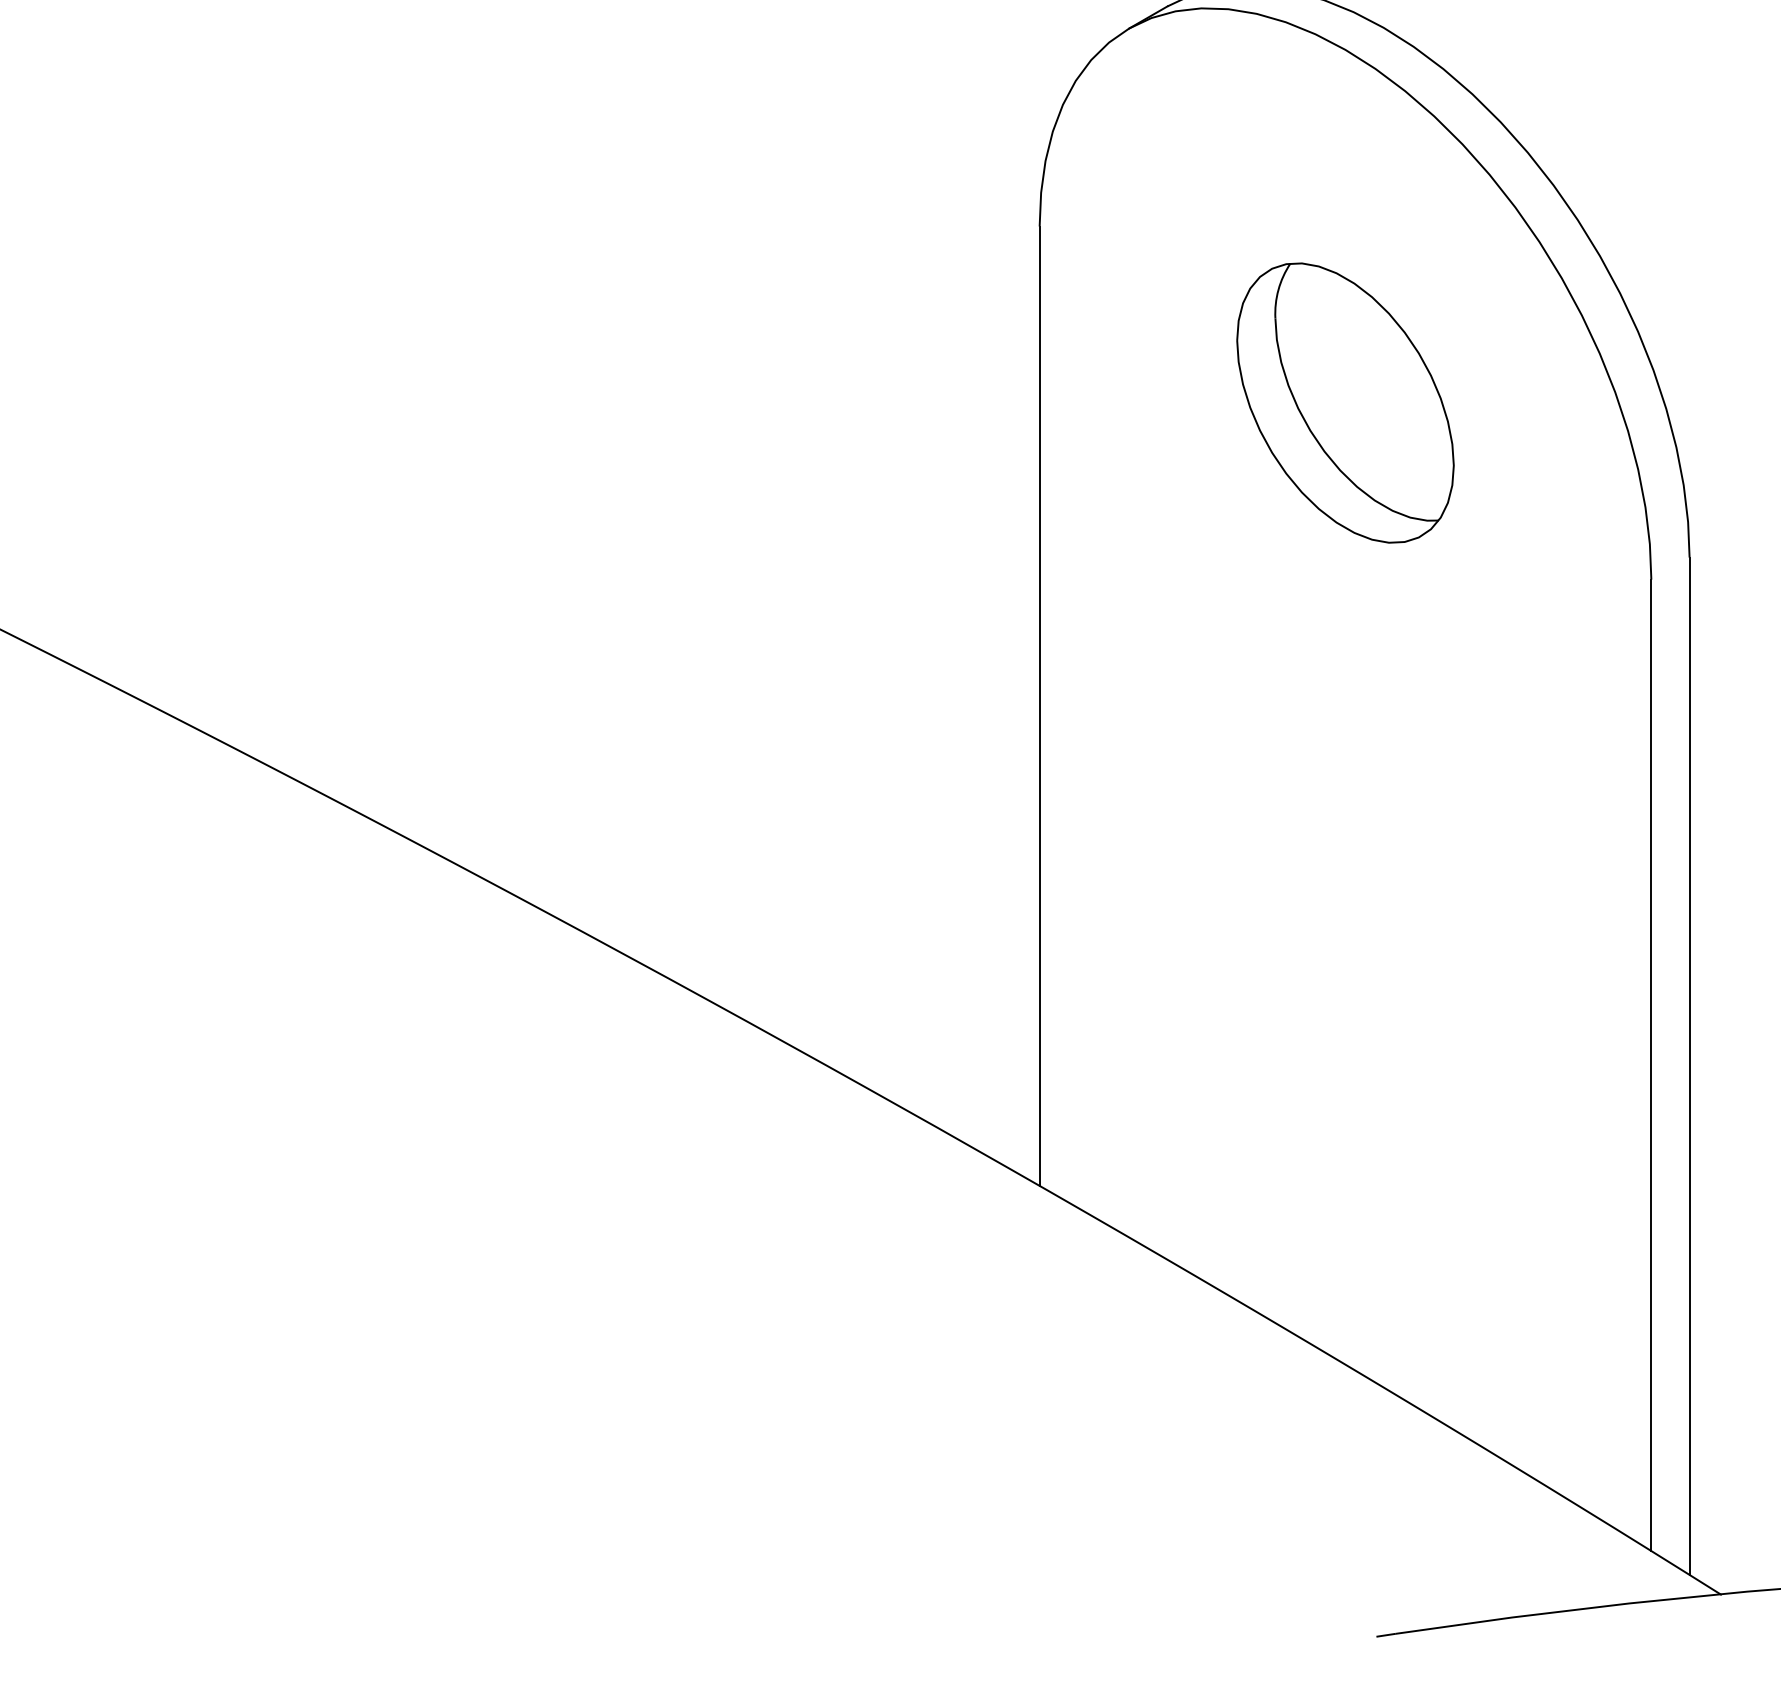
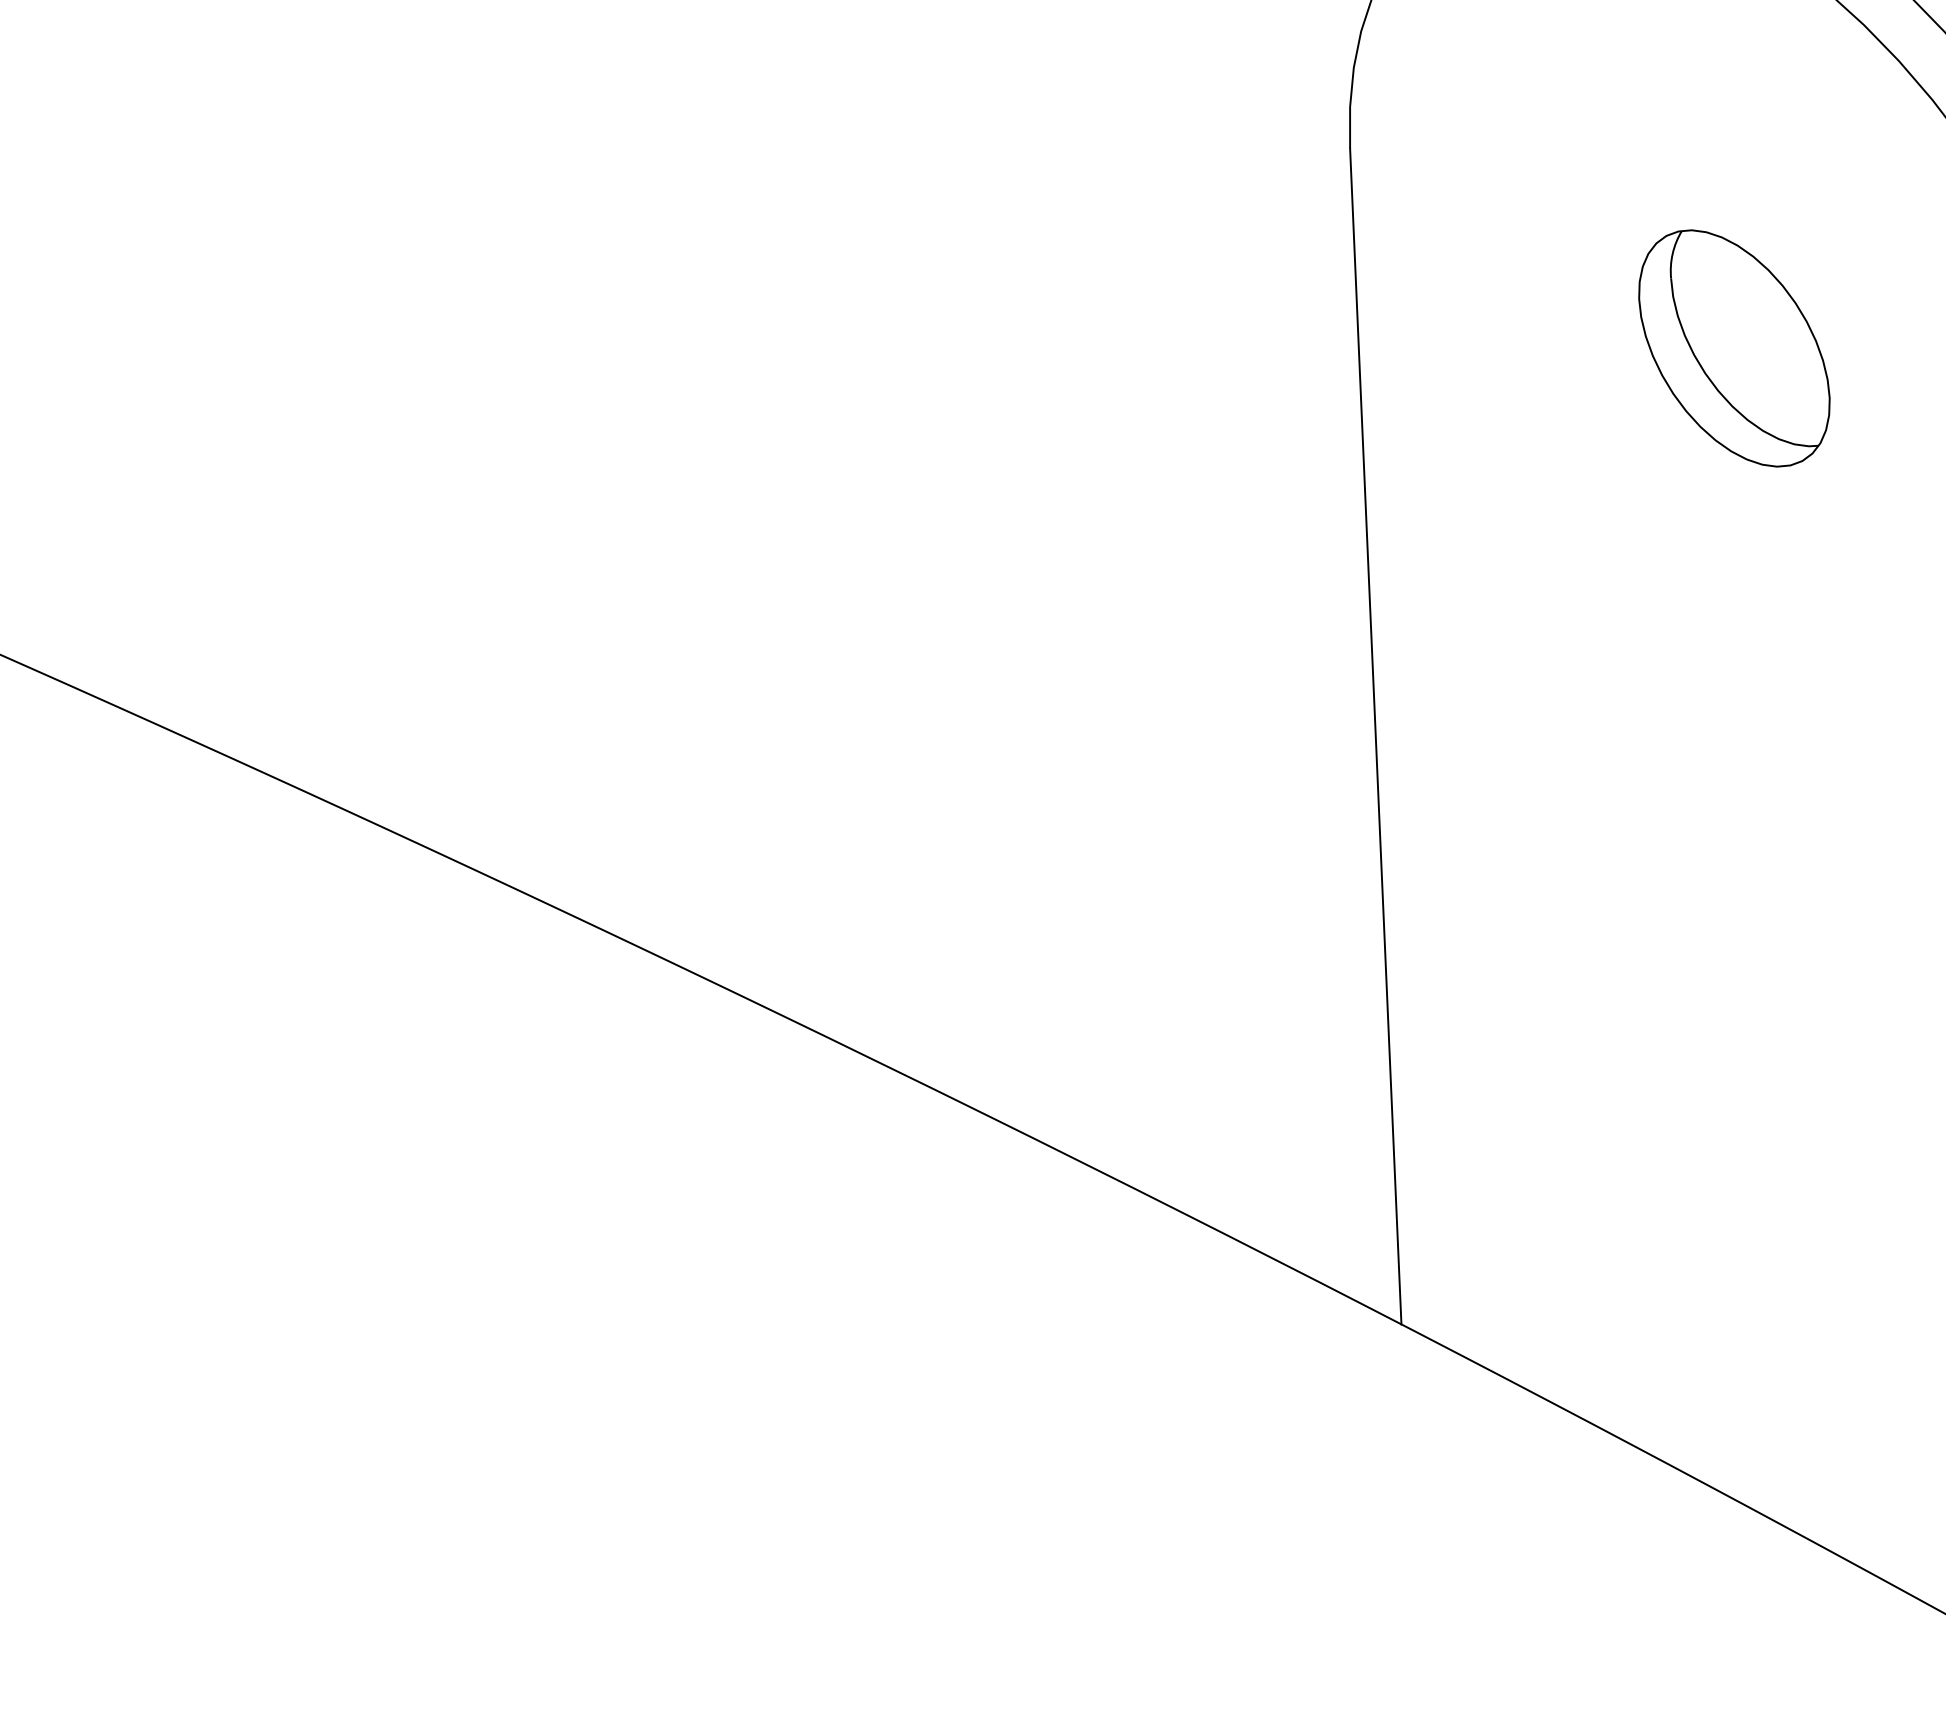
part: (1345, 402) -> (1734, 347), size x0.7

